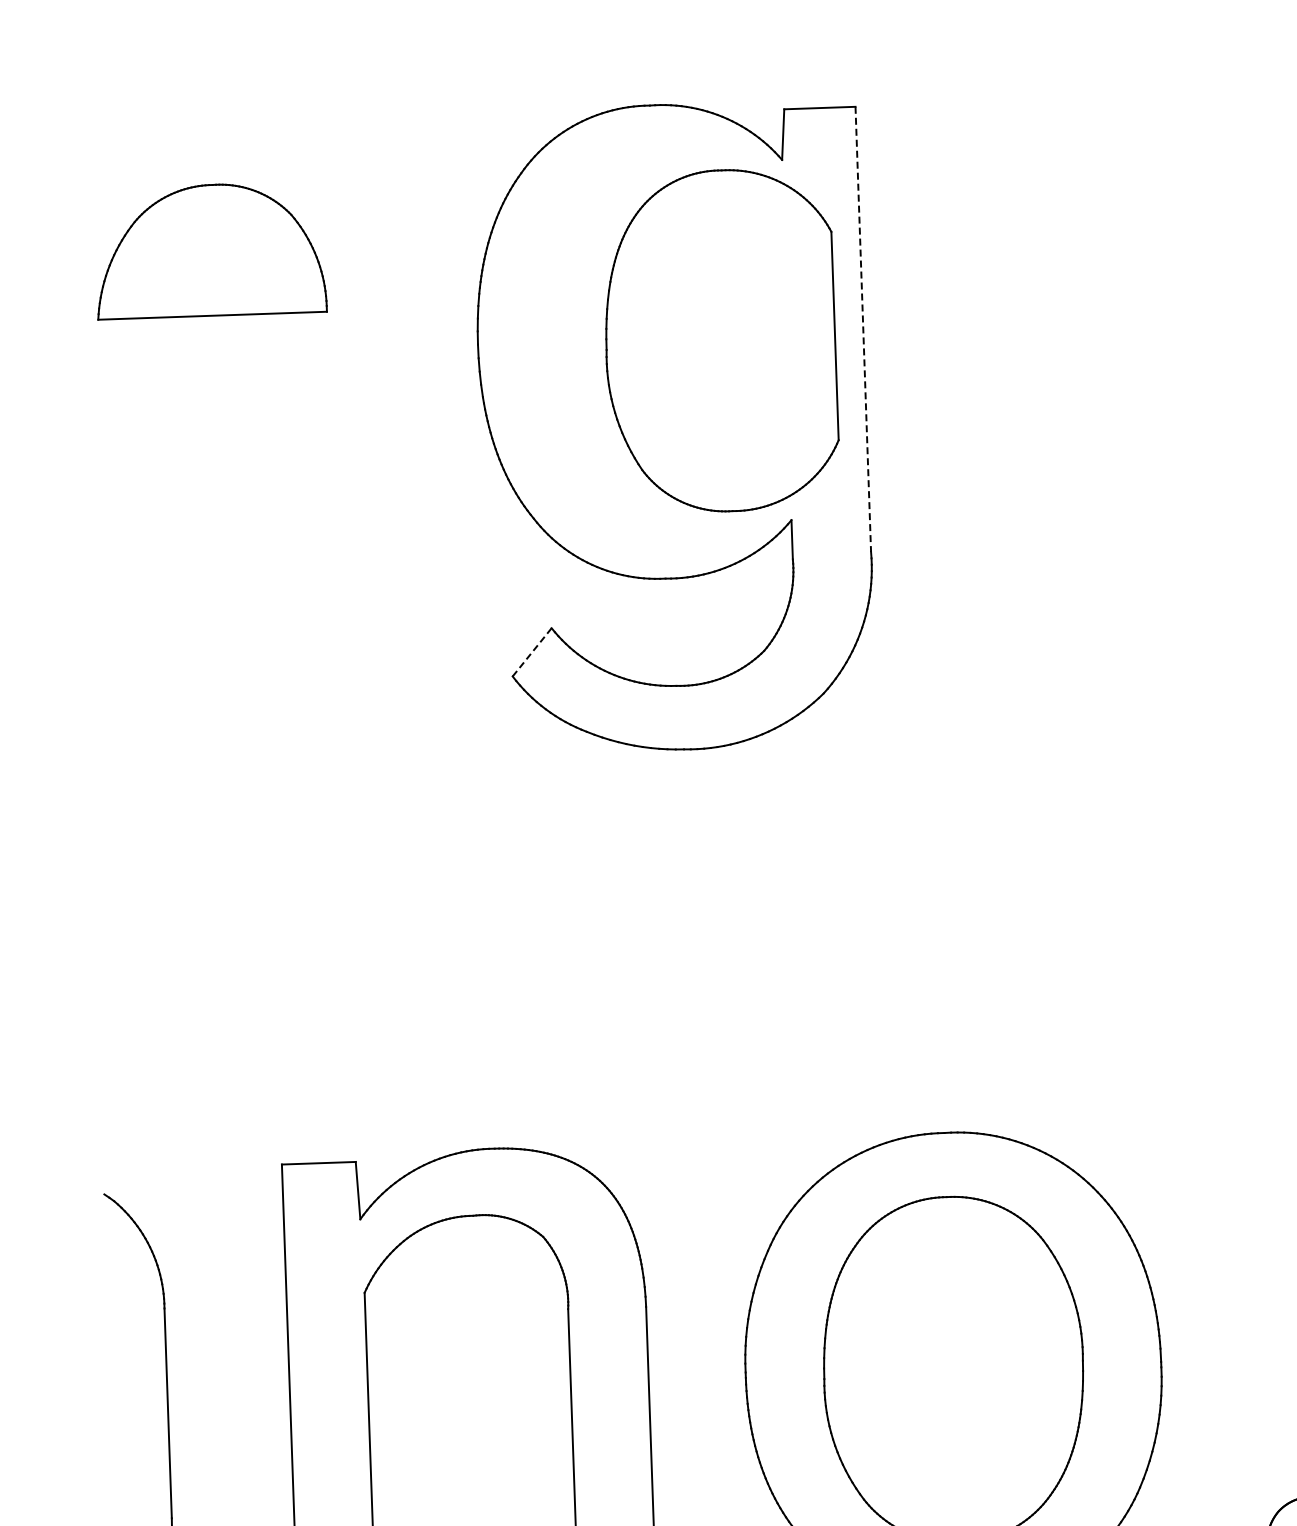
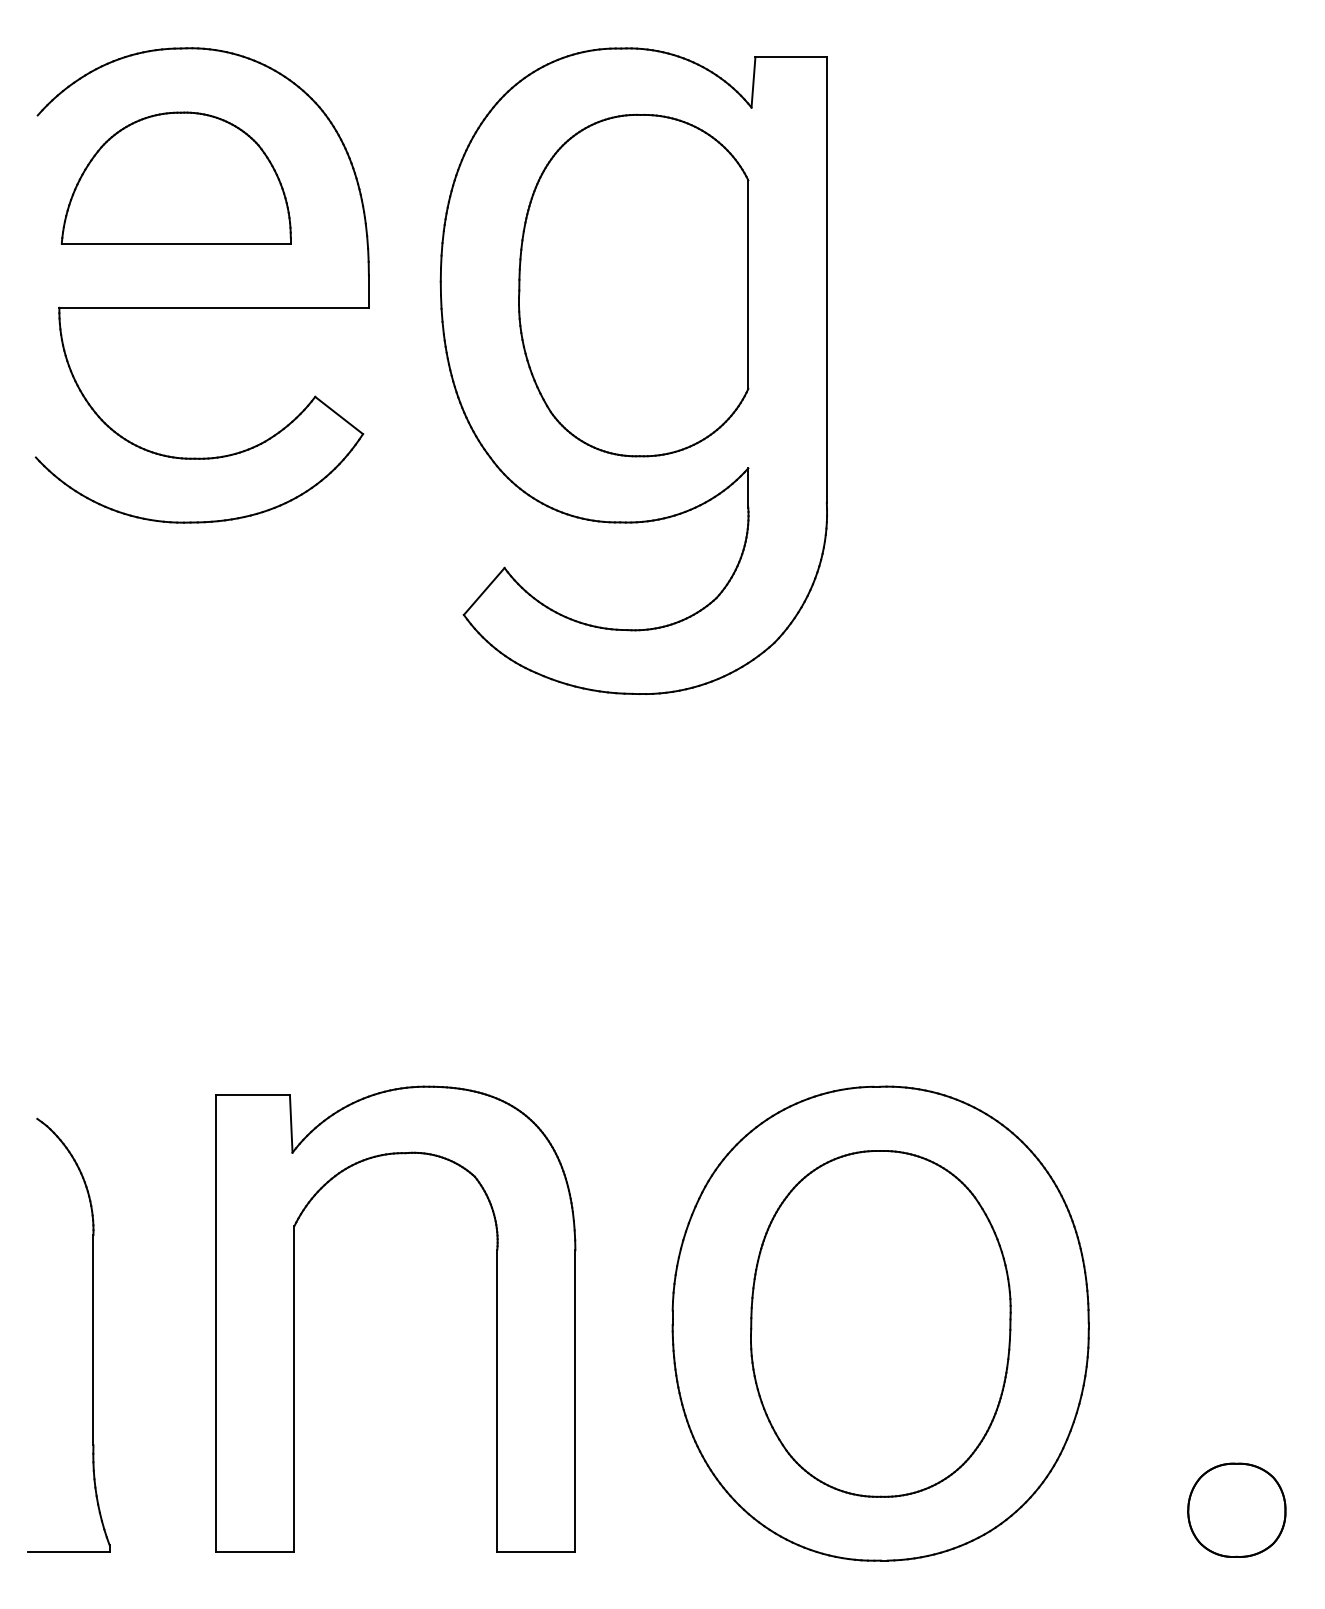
line: (862, 328) -> (826, 279), dashed -> solid
part: (720, 340) -> (633, 285), moved
part: (240, 378) -> (201, 307), added
line: (532, 652) -> (484, 591), dashed -> solid

